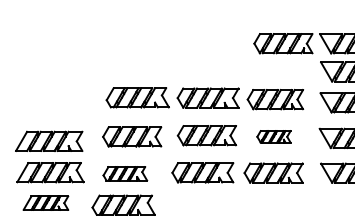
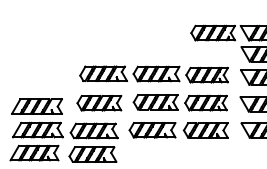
part: (273, 136) -> (205, 102), size x1.67
part: (125, 173) -> (94, 130), size x1.43
part: (45, 202) -> (34, 152), size x1.43

